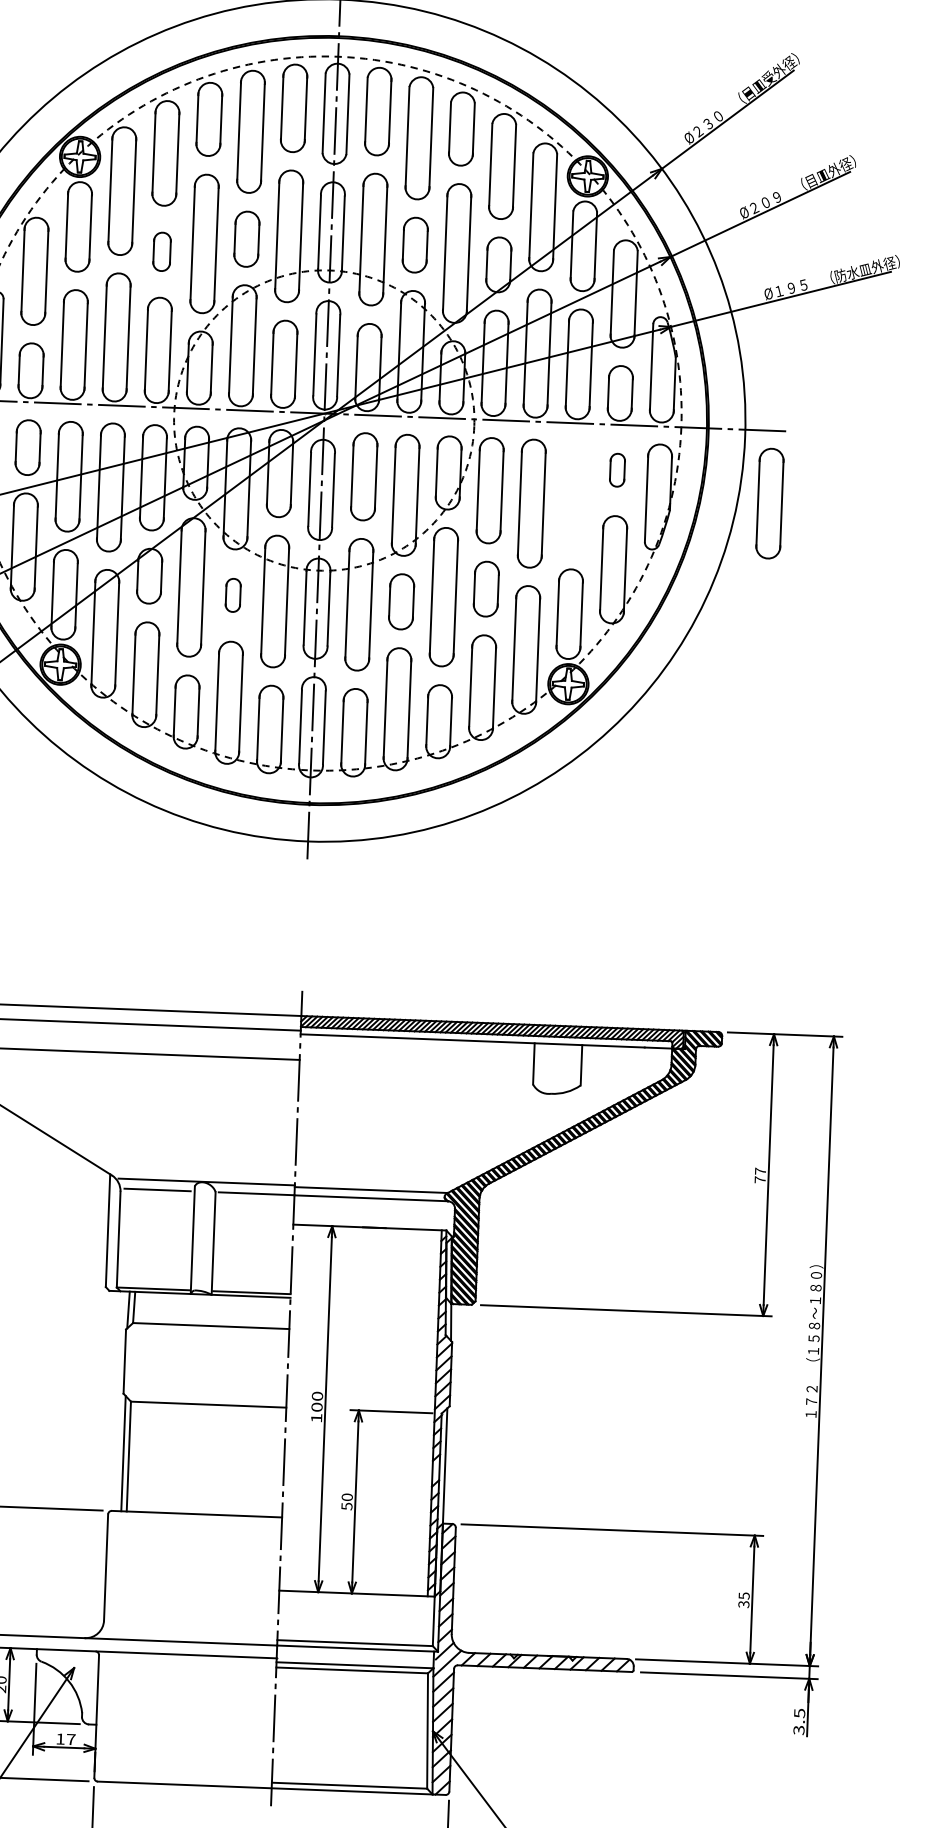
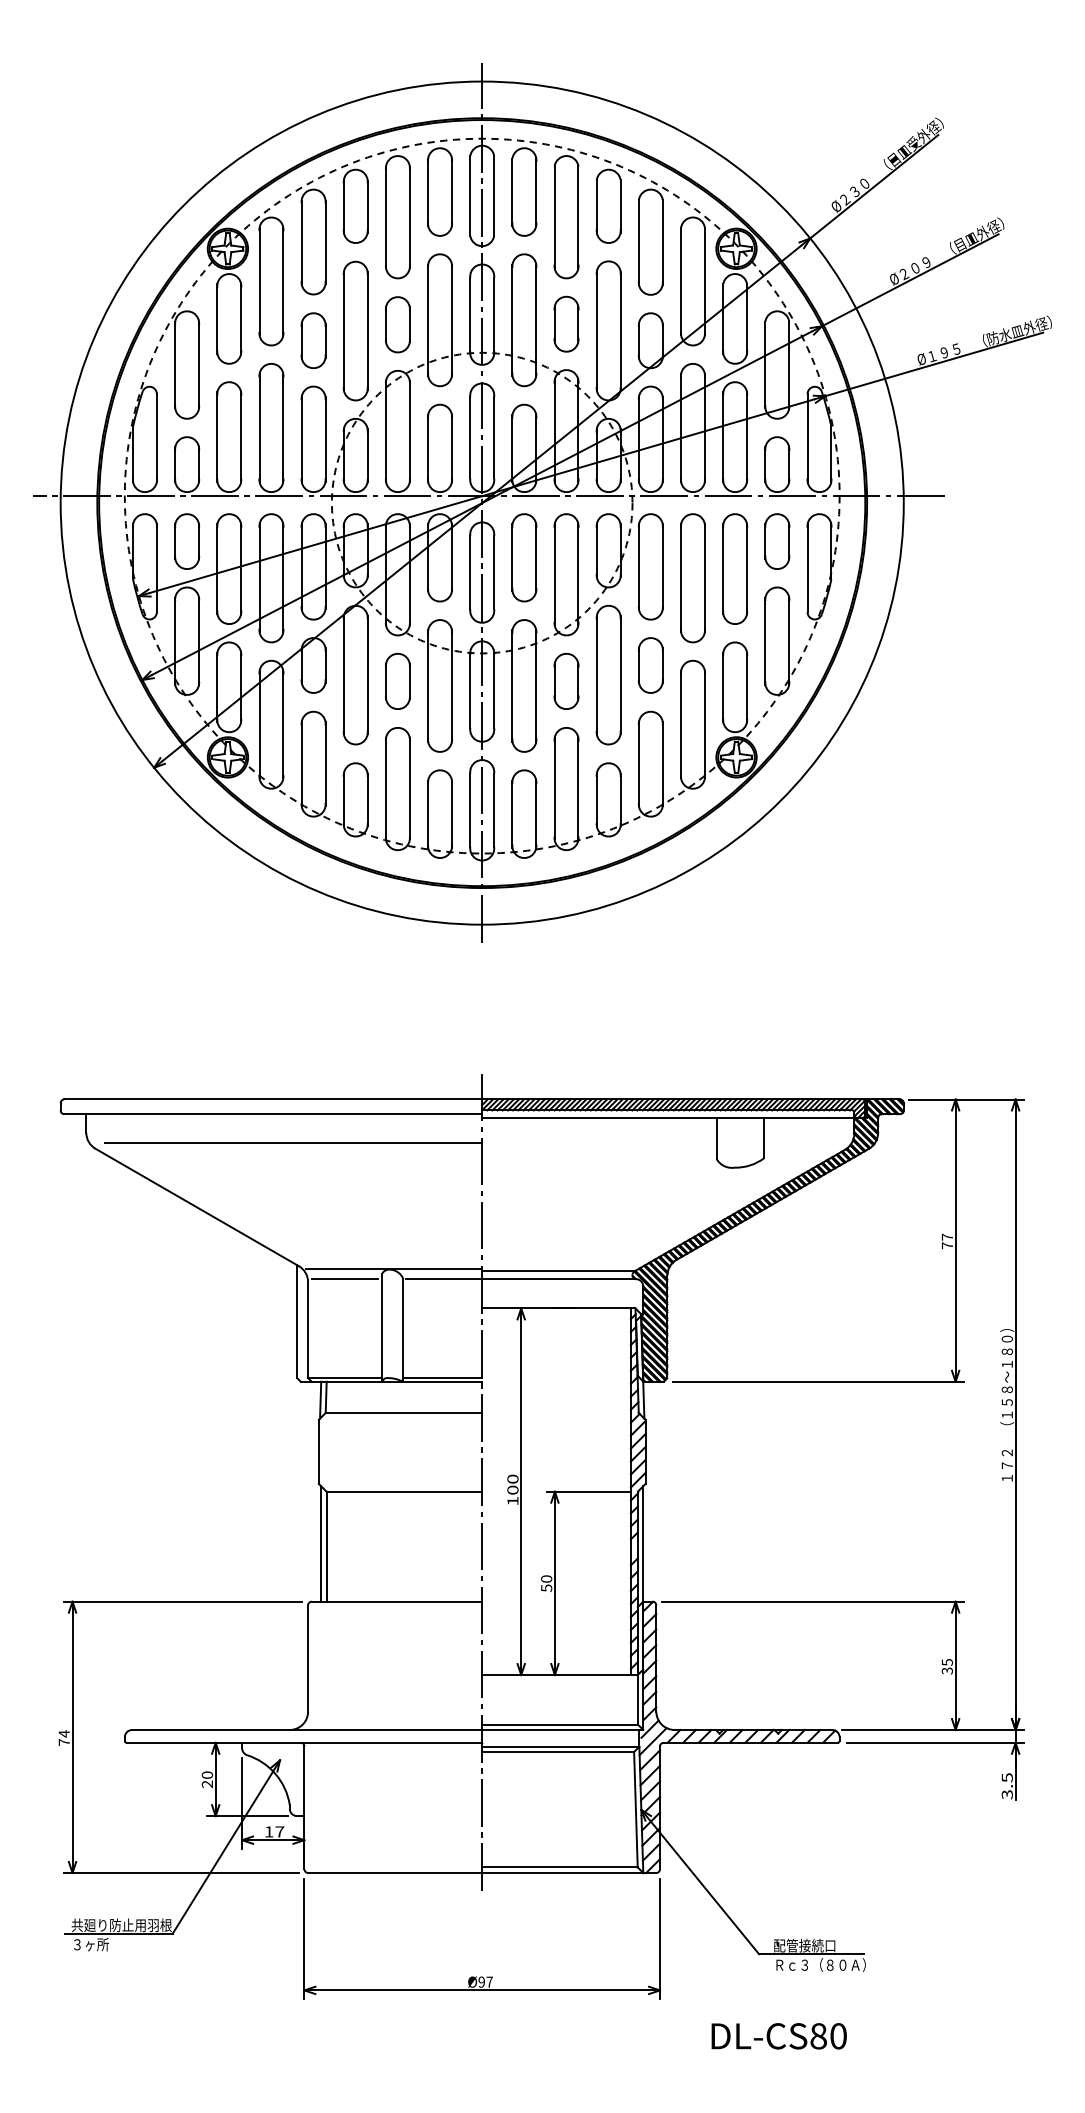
part: (162, 251) -> (313, 340), size x1.43
part: (617, 470) -> (777, 541), size x1.67
part: (770, 503) -> (735, 568), moved
part: (232, 595) -> (397, 681), size x1.67

